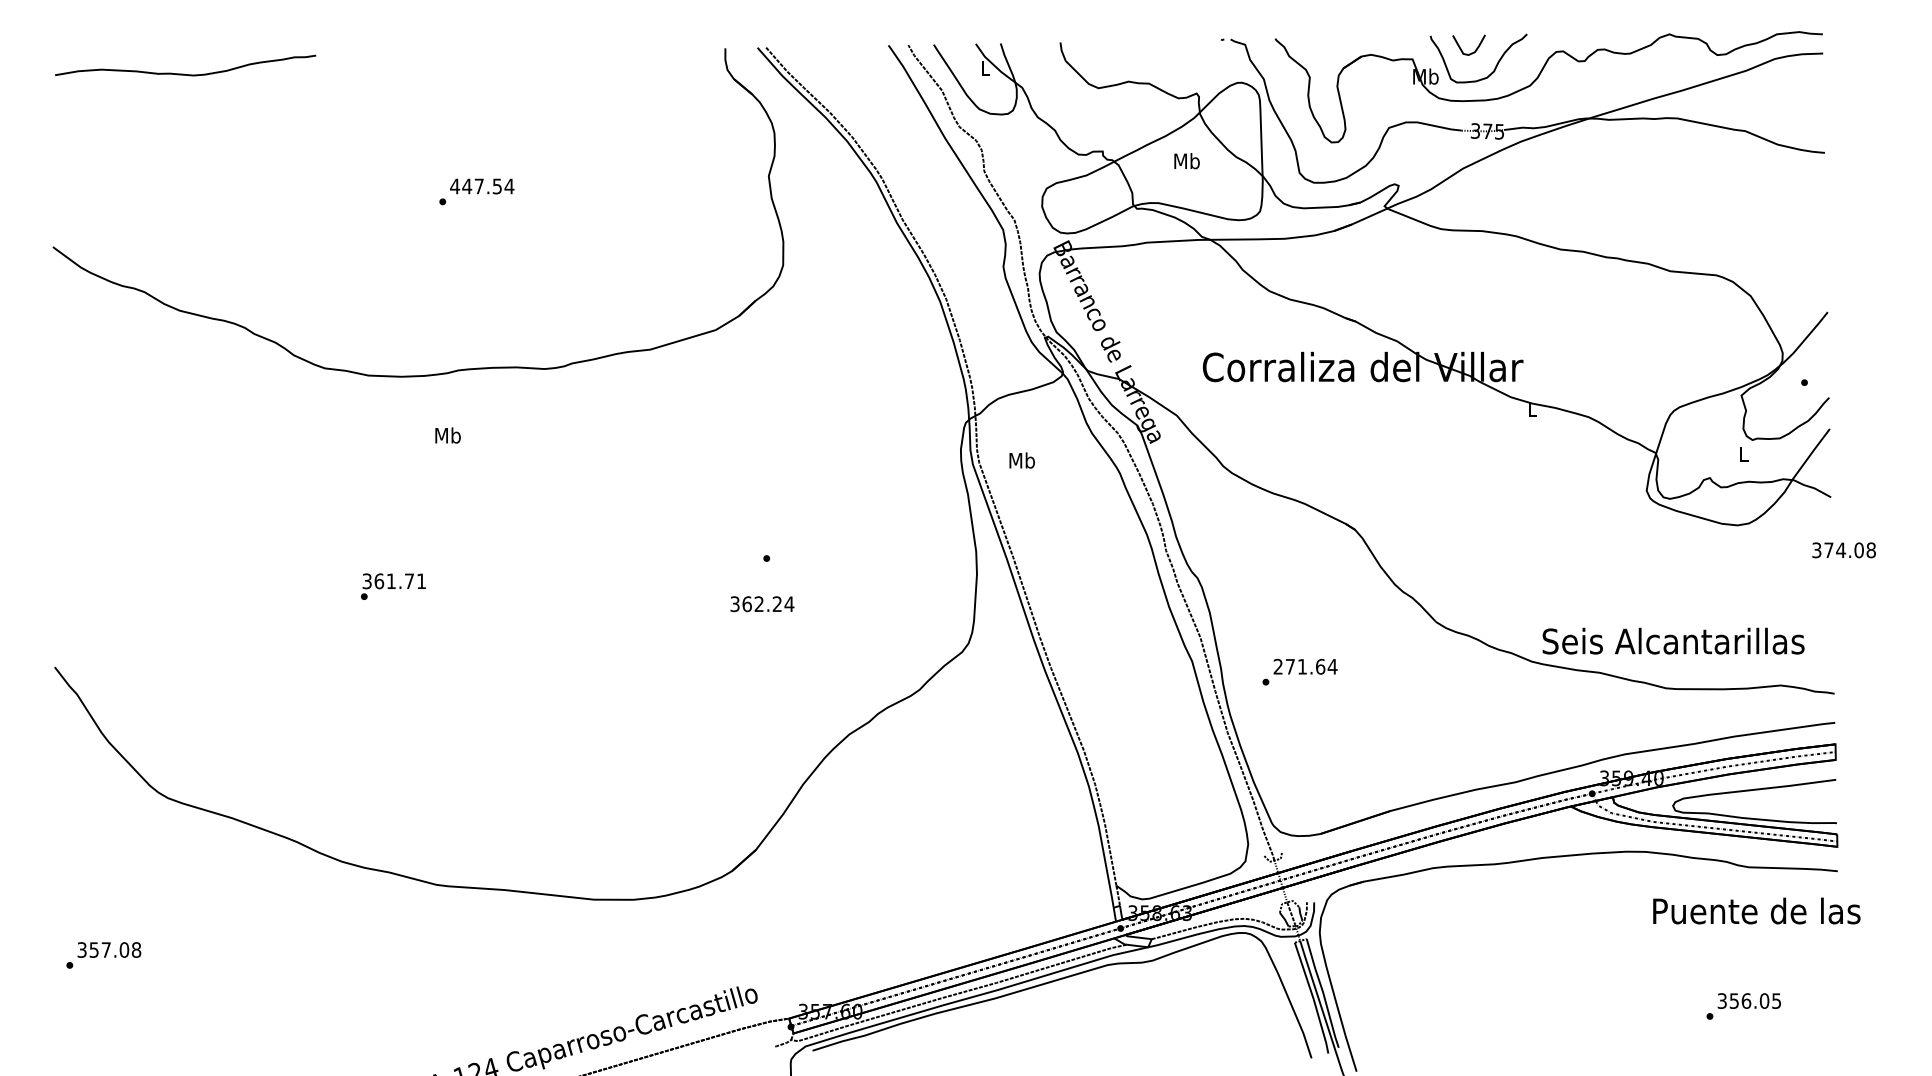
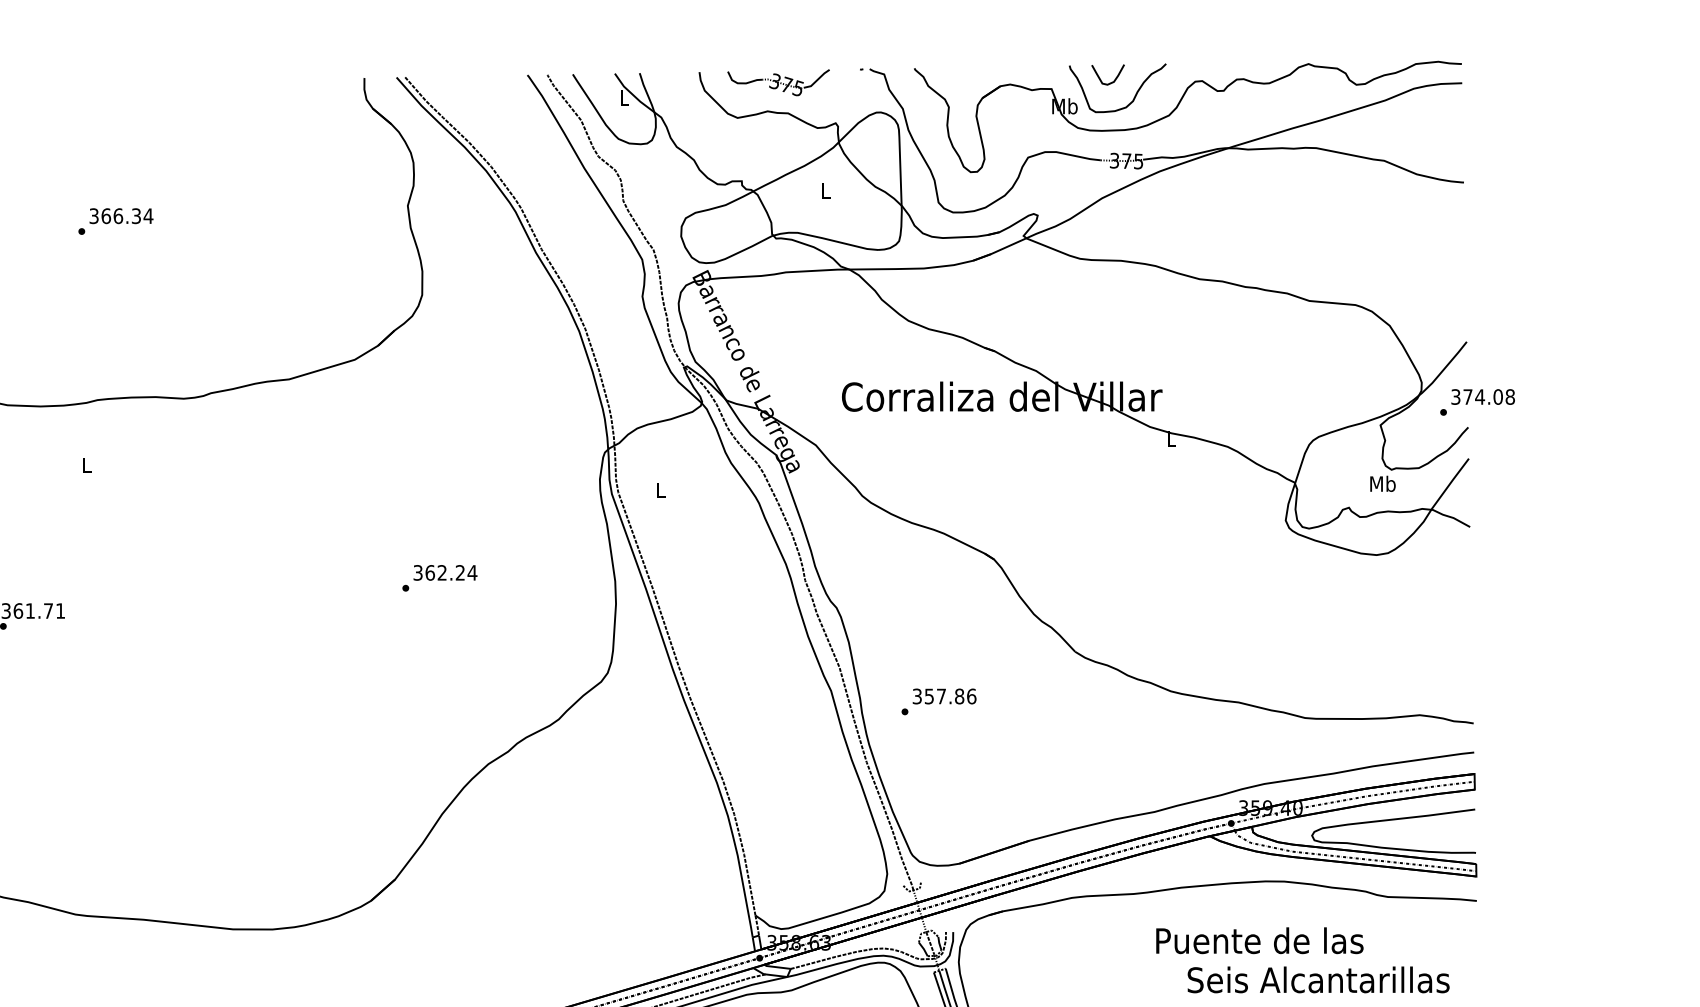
part: (1139, 52) -> (778, 82), added
text: (1186, 161) -> (825, 191), Mb -> L
text: (475, 186) -> (114, 216), 447.54 -> 366.34
text: (447, 435) -> (86, 465), Mb -> L
text: (1743, 454) -> (1382, 484), L -> Mb
text: (1021, 460) -> (660, 490), Mb -> L
text: (1843, 550) -> (1482, 397), moved
text: (762, 604) -> (445, 573), moved
text: (1673, 640) -> (1318, 979), moved
text: (1305, 666) -> (944, 696), 271.64 -> 357.86
text: (1756, 910) -> (1259, 940), moved

